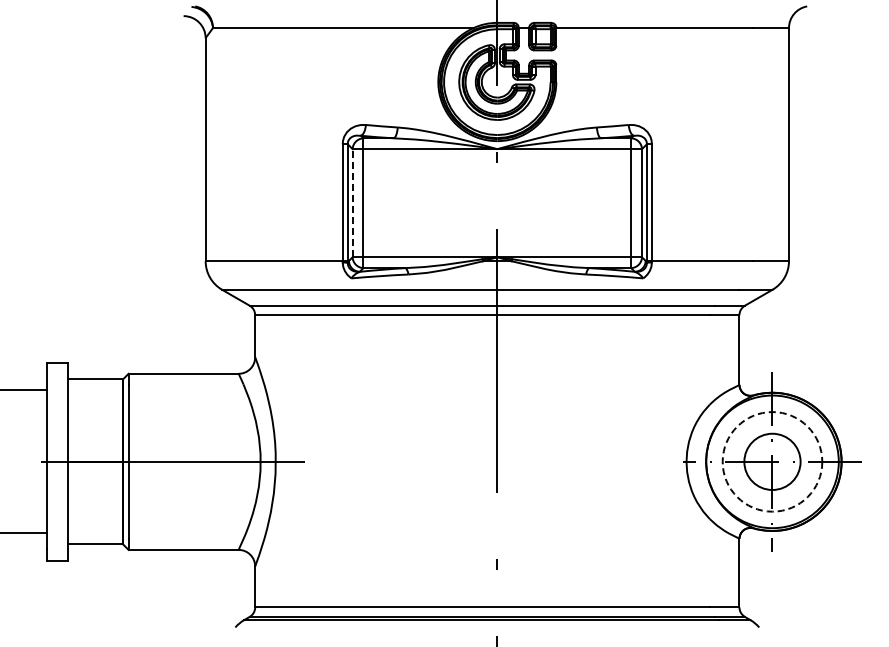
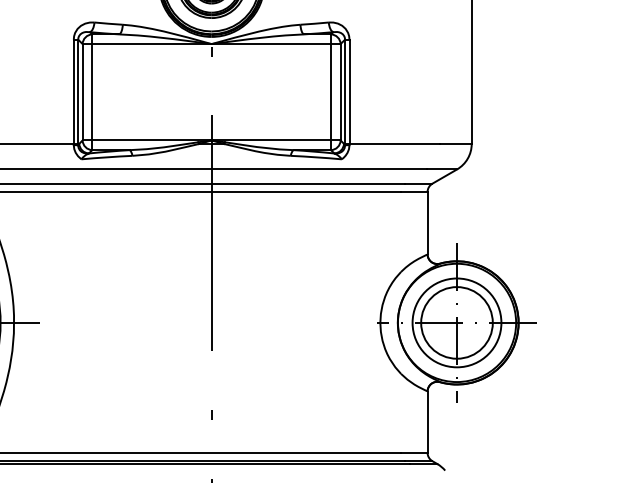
line: (352, 202) -> (82, 91), dashed -> solid
circle: (772, 461) -> (457, 322), dashed -> solid
circle: (772, 461) -> (457, 322), size x1.43

